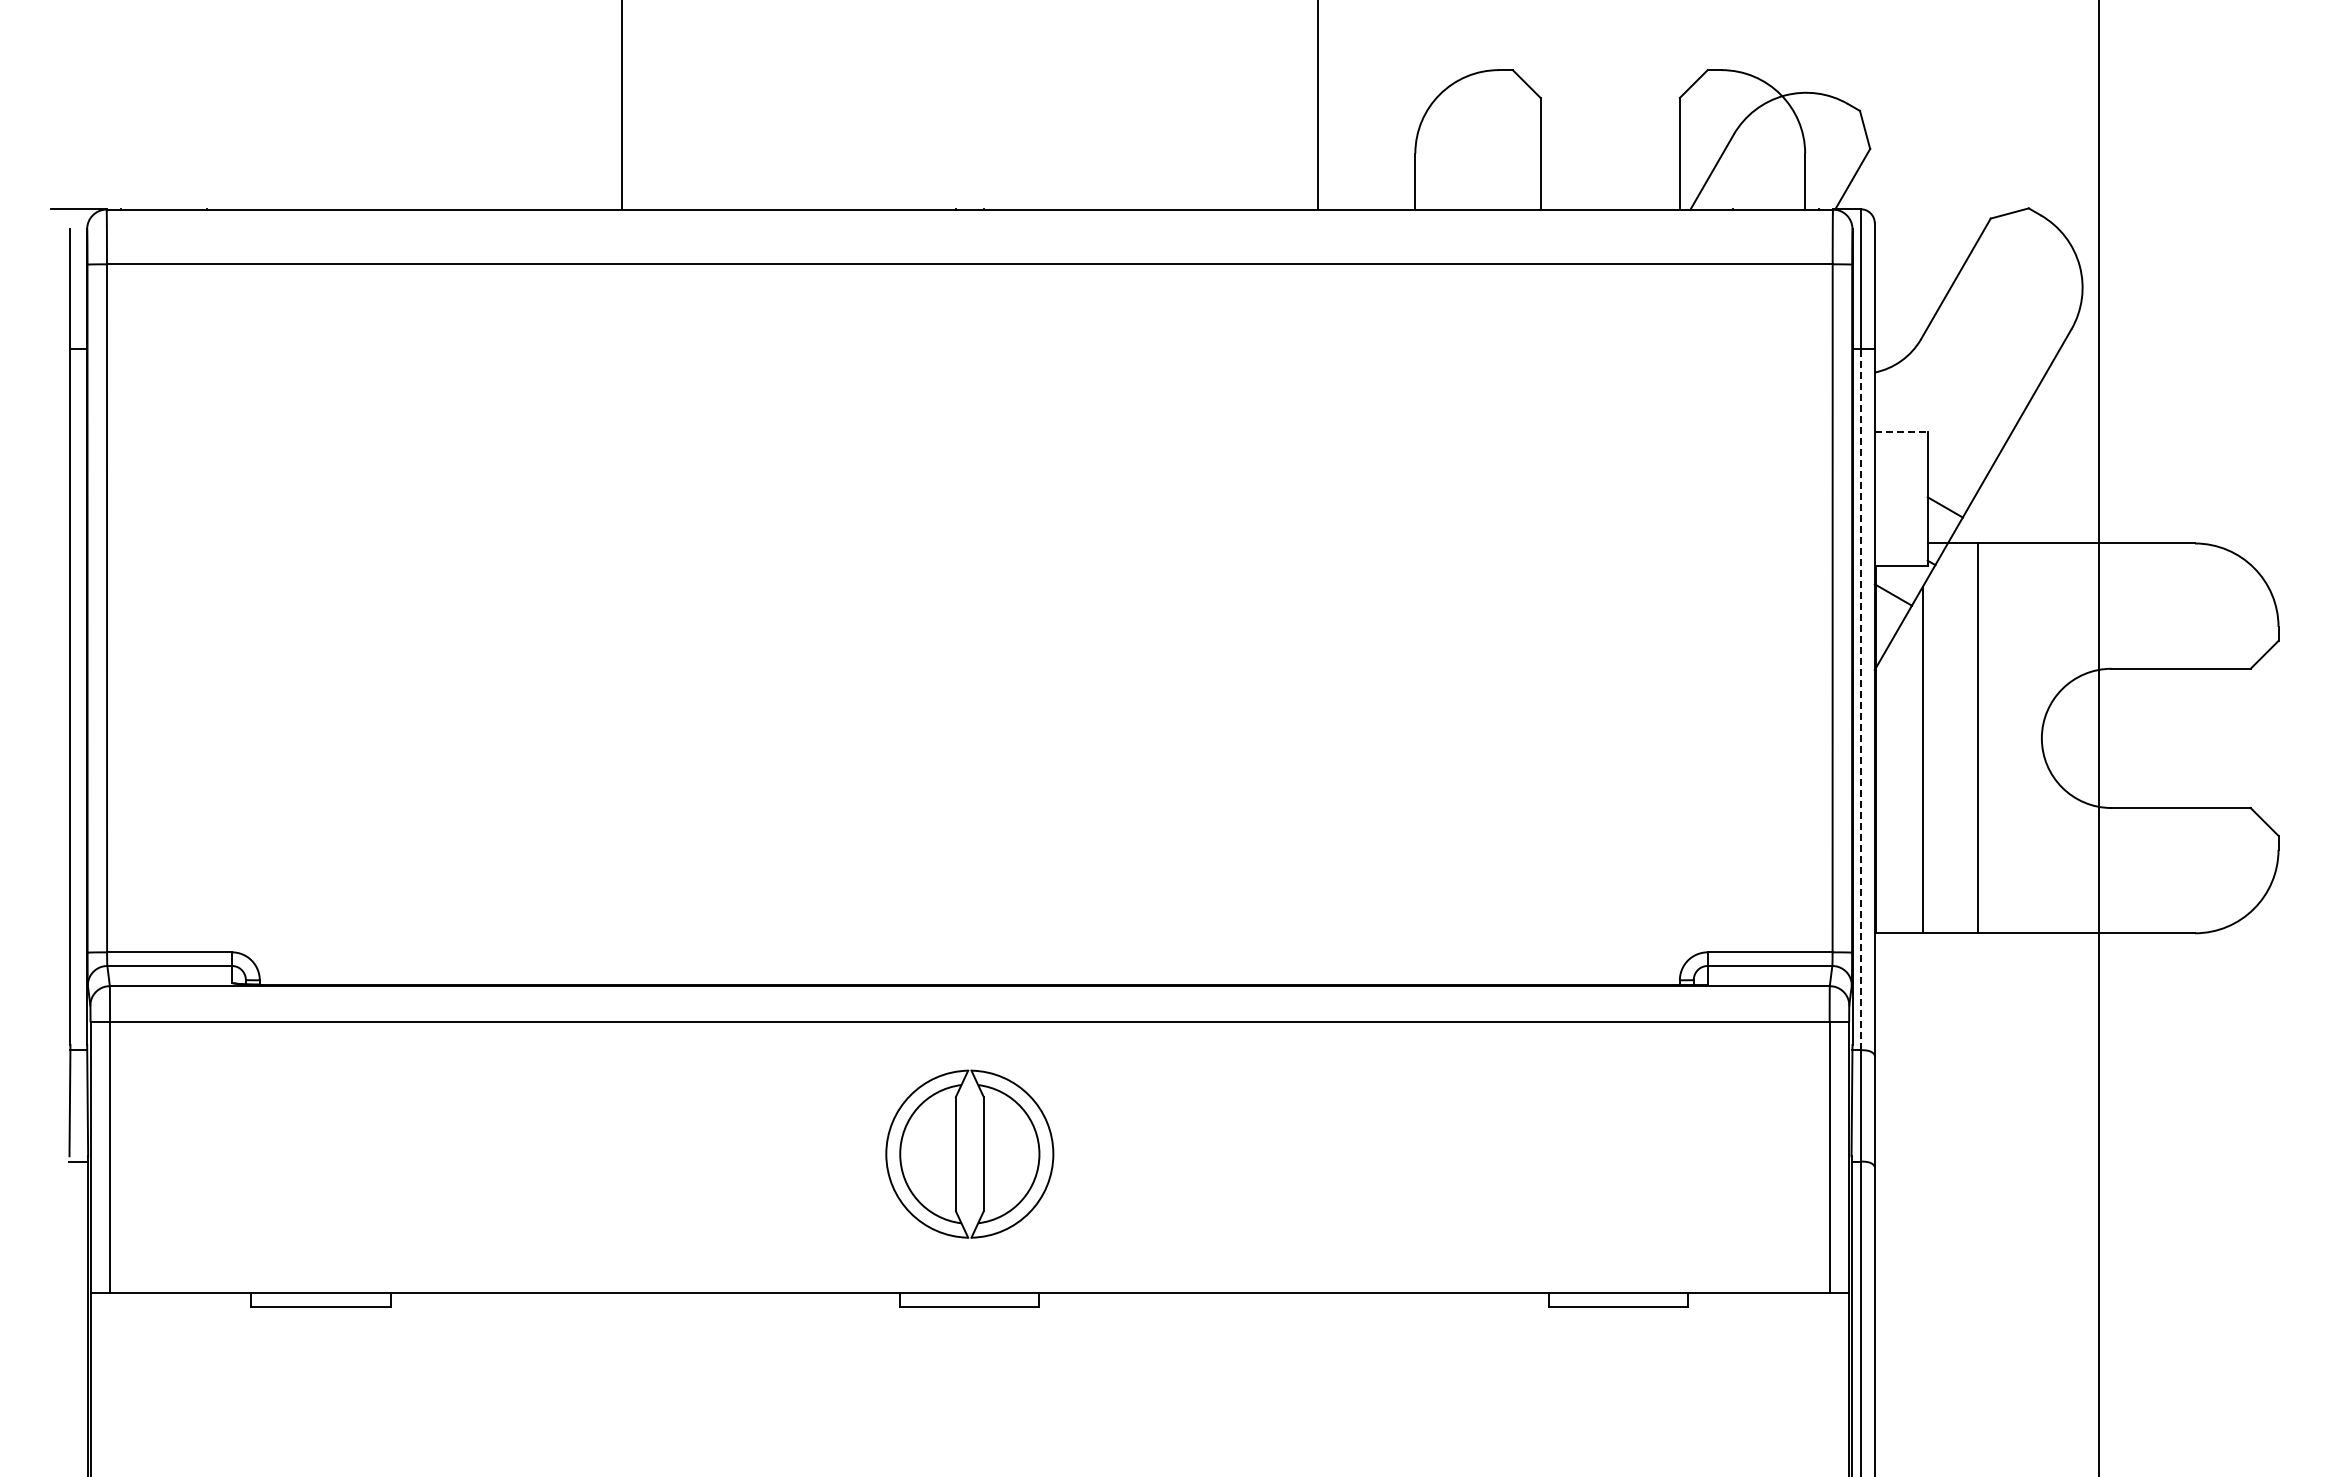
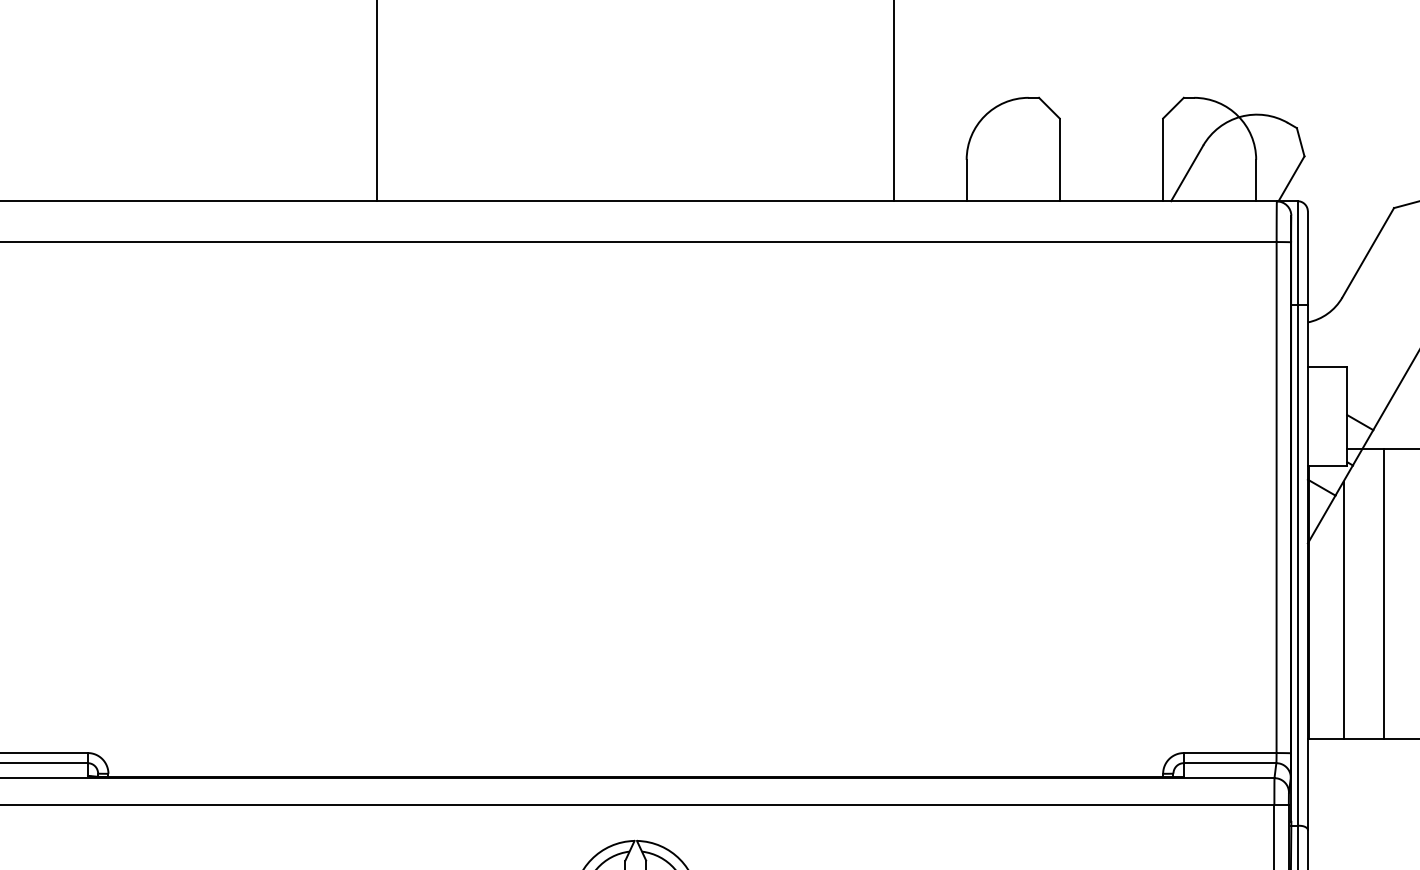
line: (1901, 432) -> (1327, 366), dashed -> solid
line: (1860, 699) -> (1297, 565), dashed -> solid

